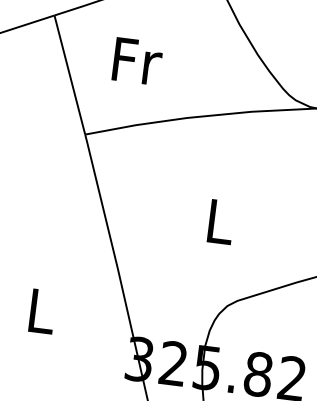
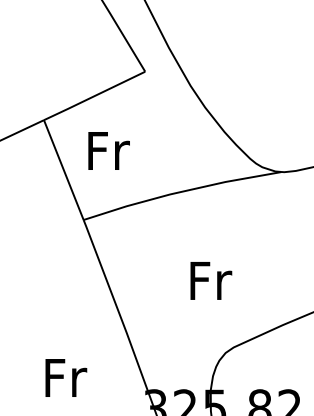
text: (137, 60) -> (108, 150), moved
text: (221, 221) -> (211, 280), L -> Fr
text: (43, 311) -> (66, 377), L -> Fr

